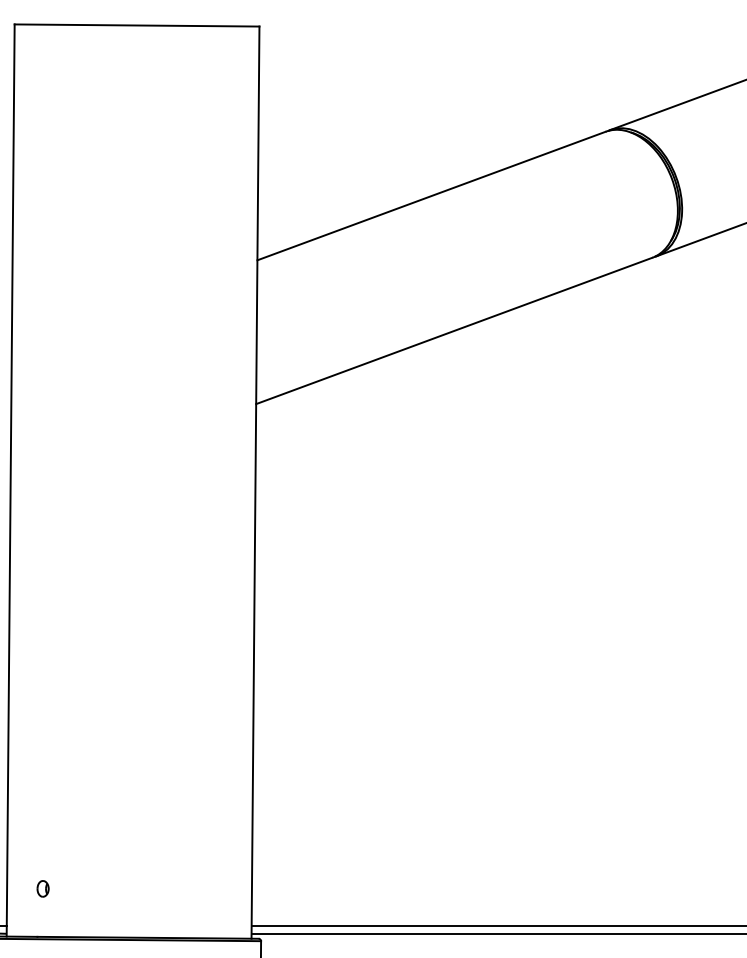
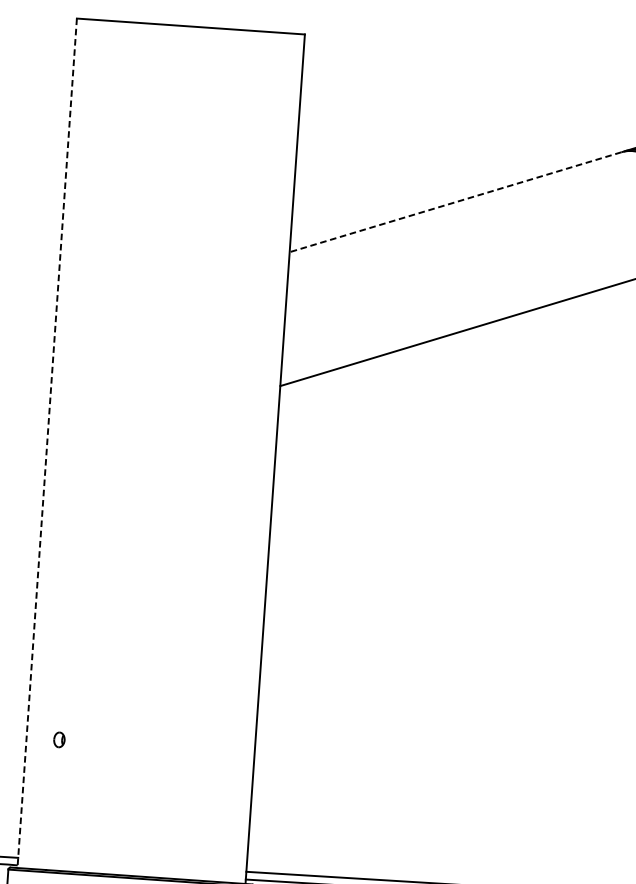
line: (431, 196) -> (455, 202), solid -> dashed
line: (10, 481) -> (46, 444), solid -> dashed
part: (42, 888) -> (58, 739), moved

